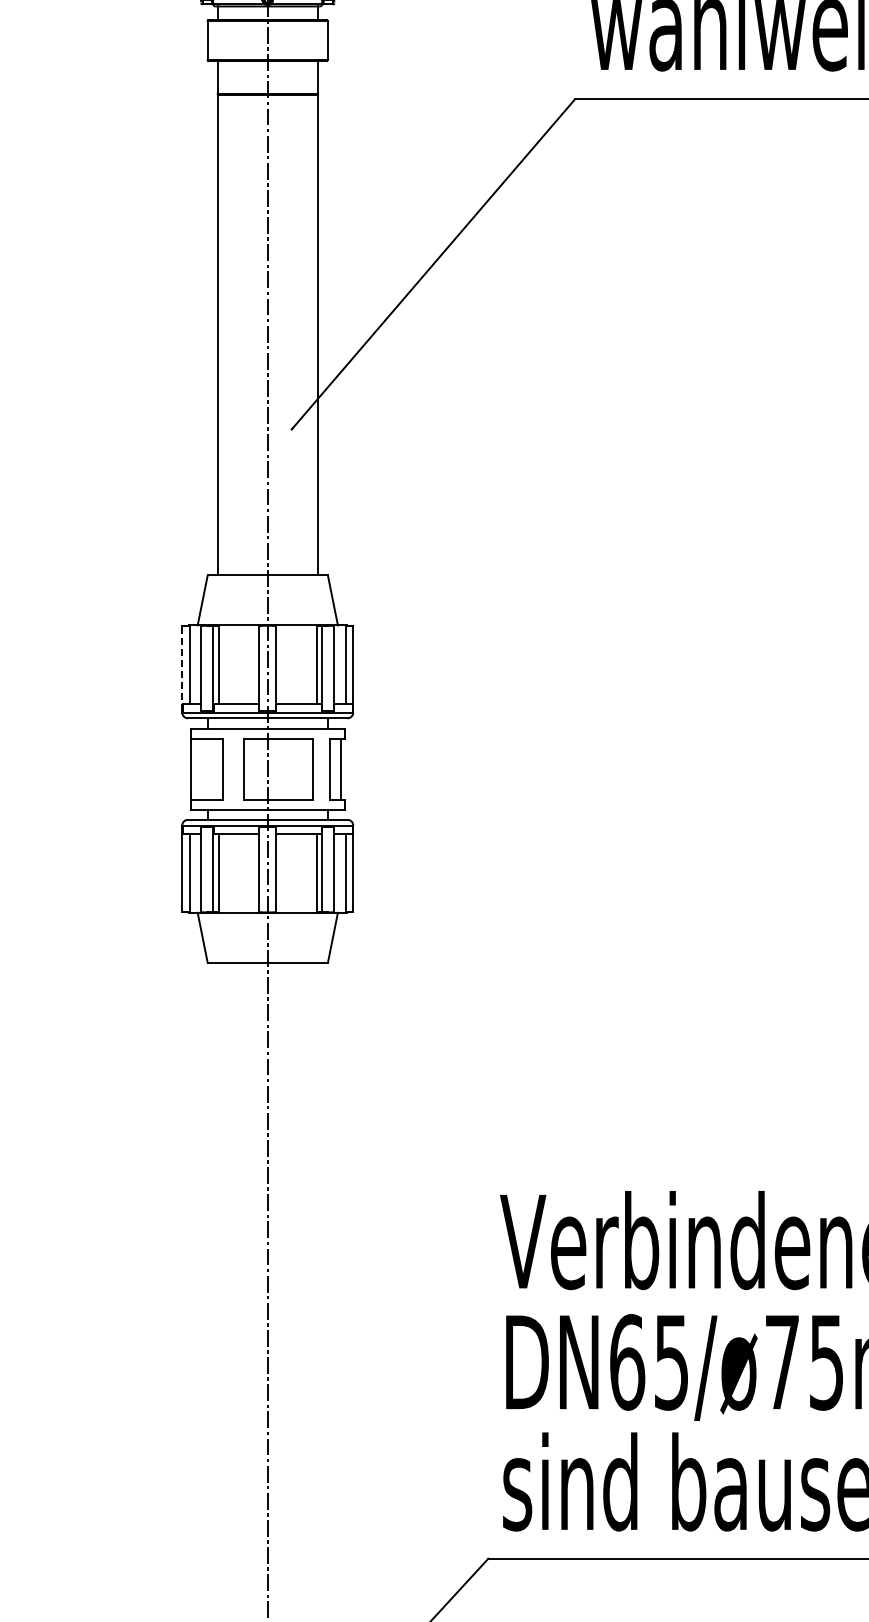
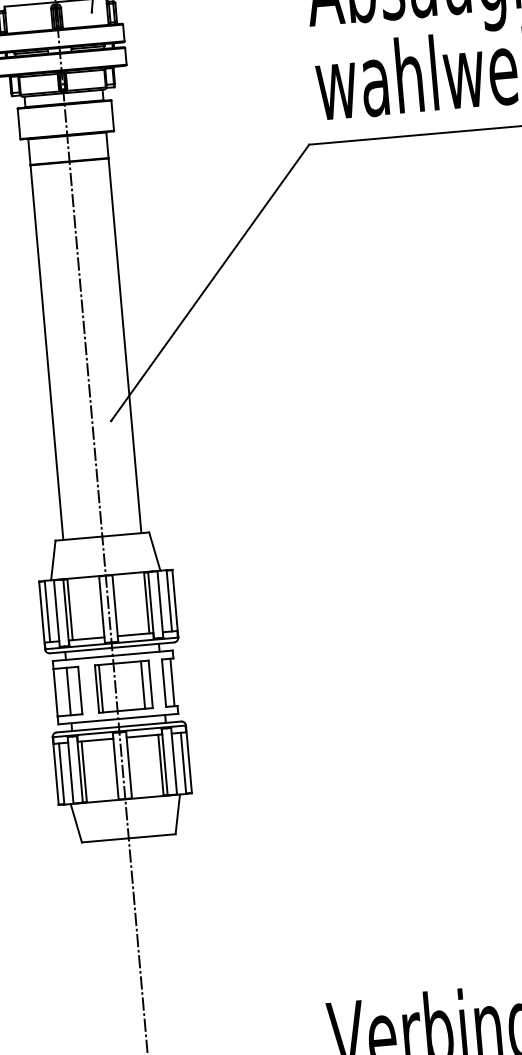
line: (182, 668) -> (42, 614), dashed -> solid
line: (207, 768) -> (68, 691), added
line: (249, 768) -> (101, 688), added
line: (303, 768) -> (143, 684), added

